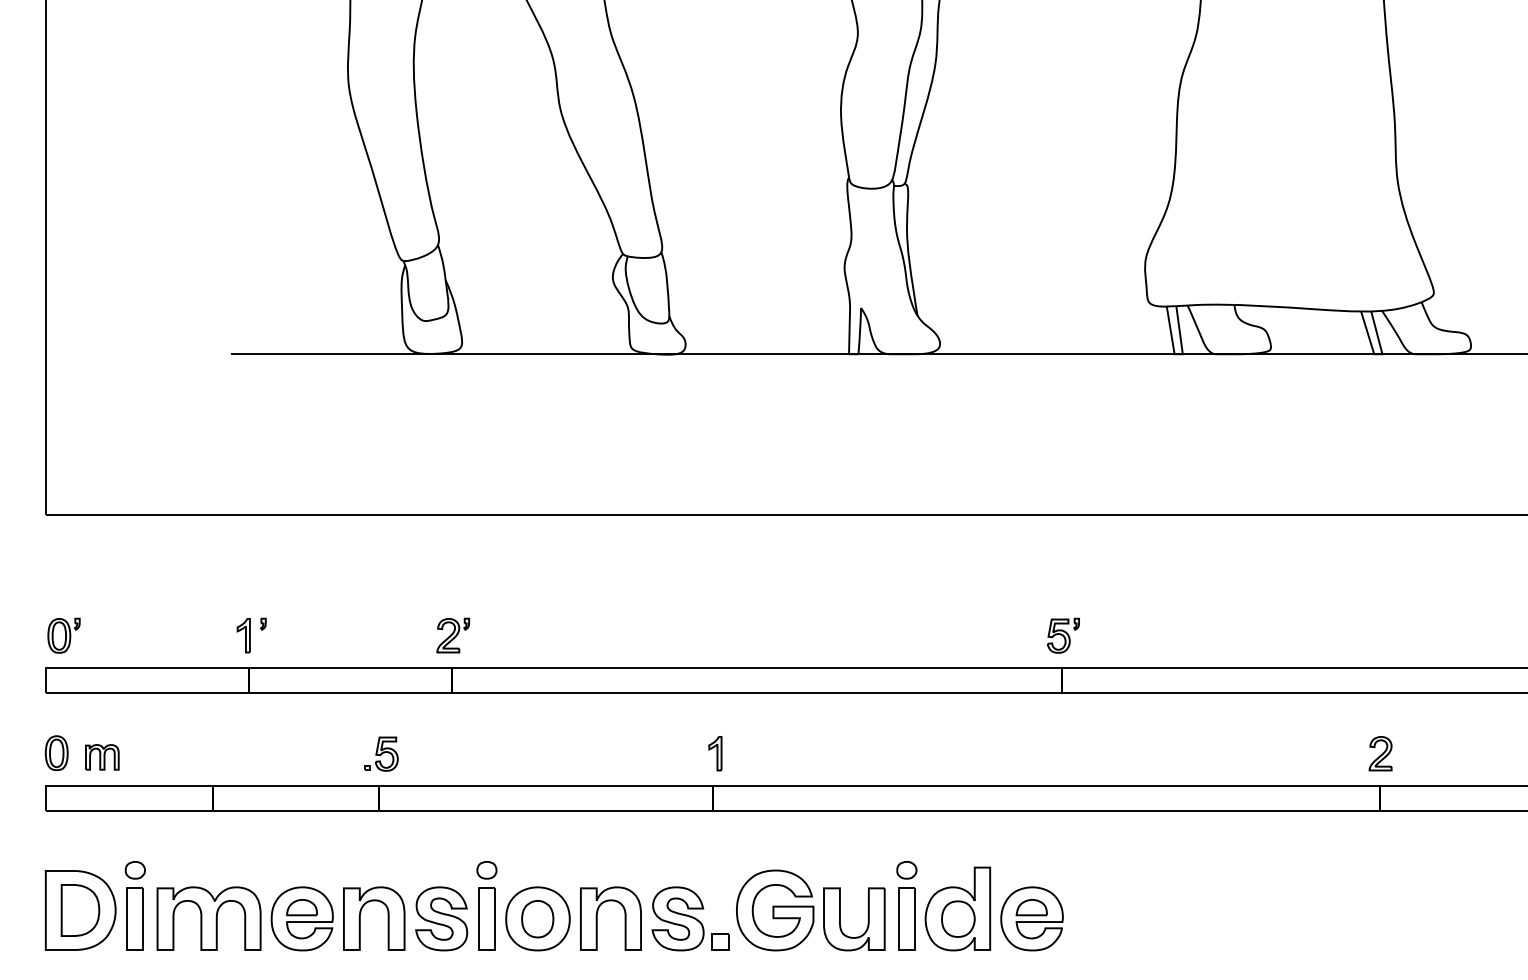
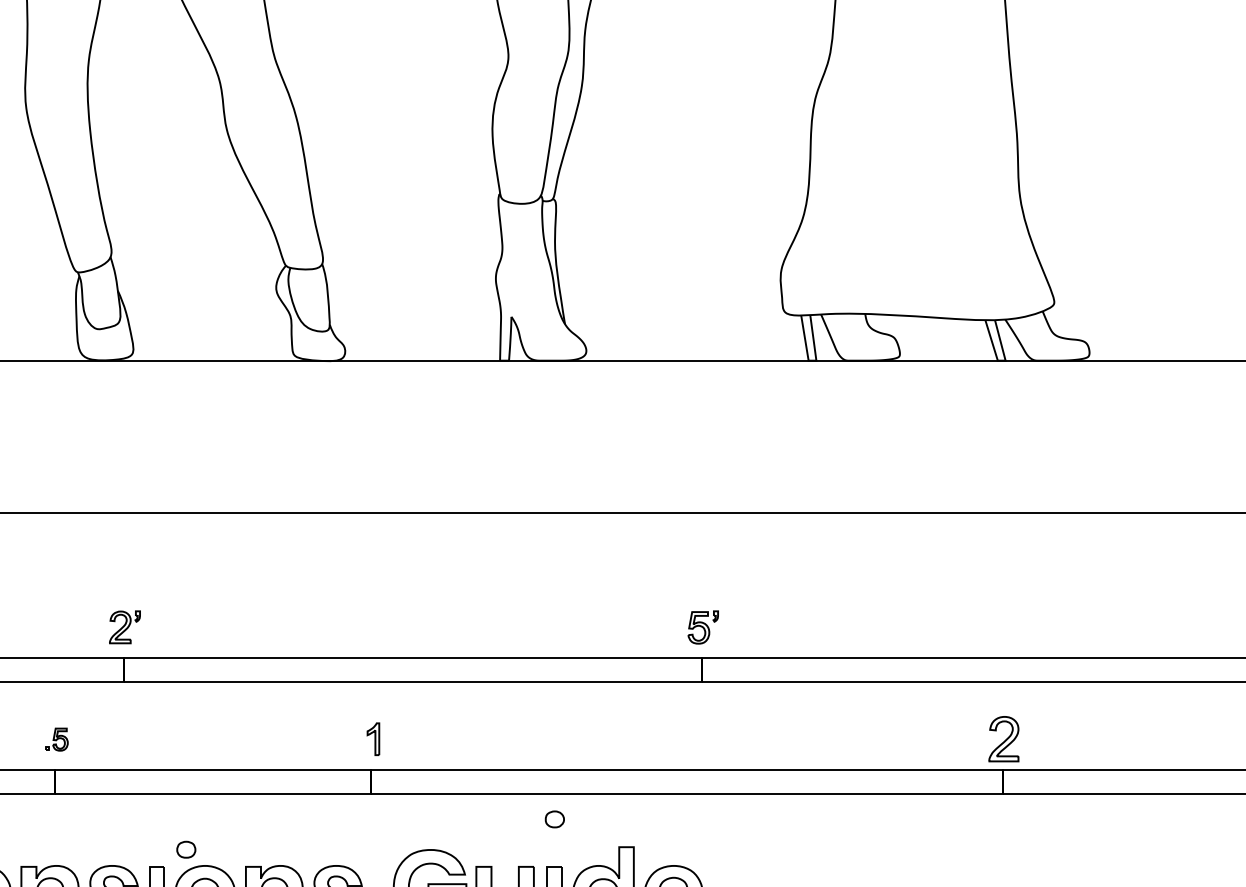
part: (381, 753) -> (57, 739), size x0.7
part: (1380, 753) -> (1003, 739), size x1.4
part: (486, 870) -> (185, 849), moved
part: (906, 870) -> (554, 819), moved

